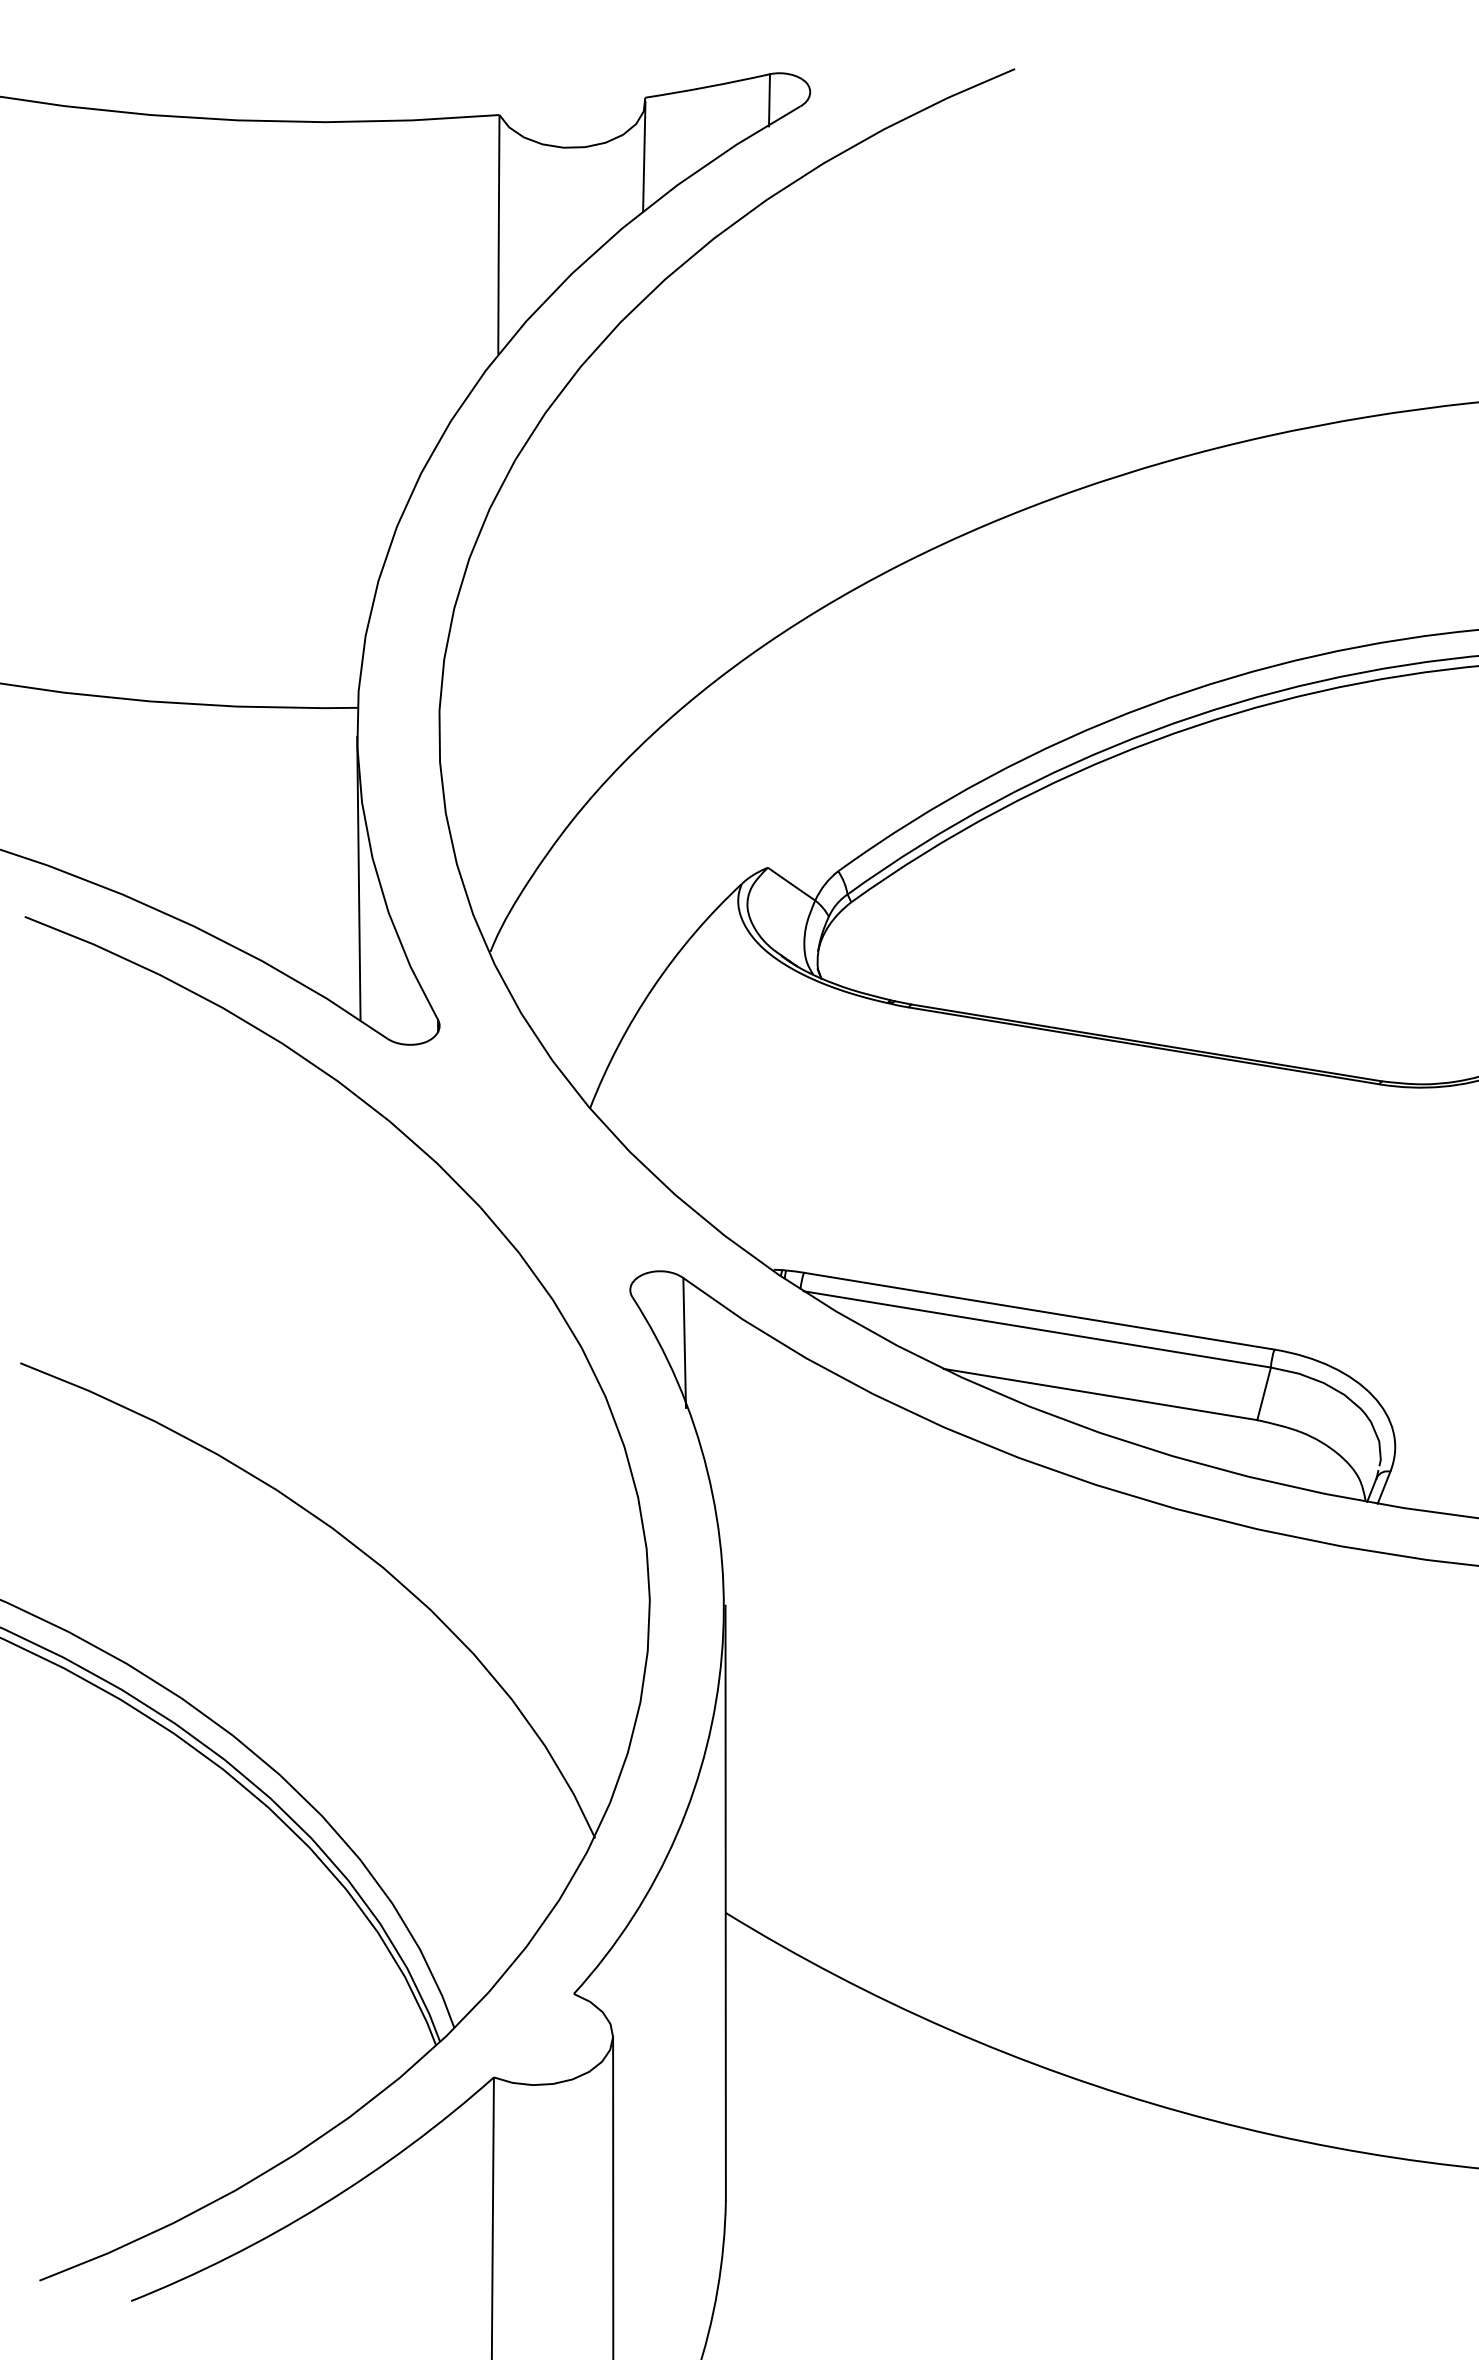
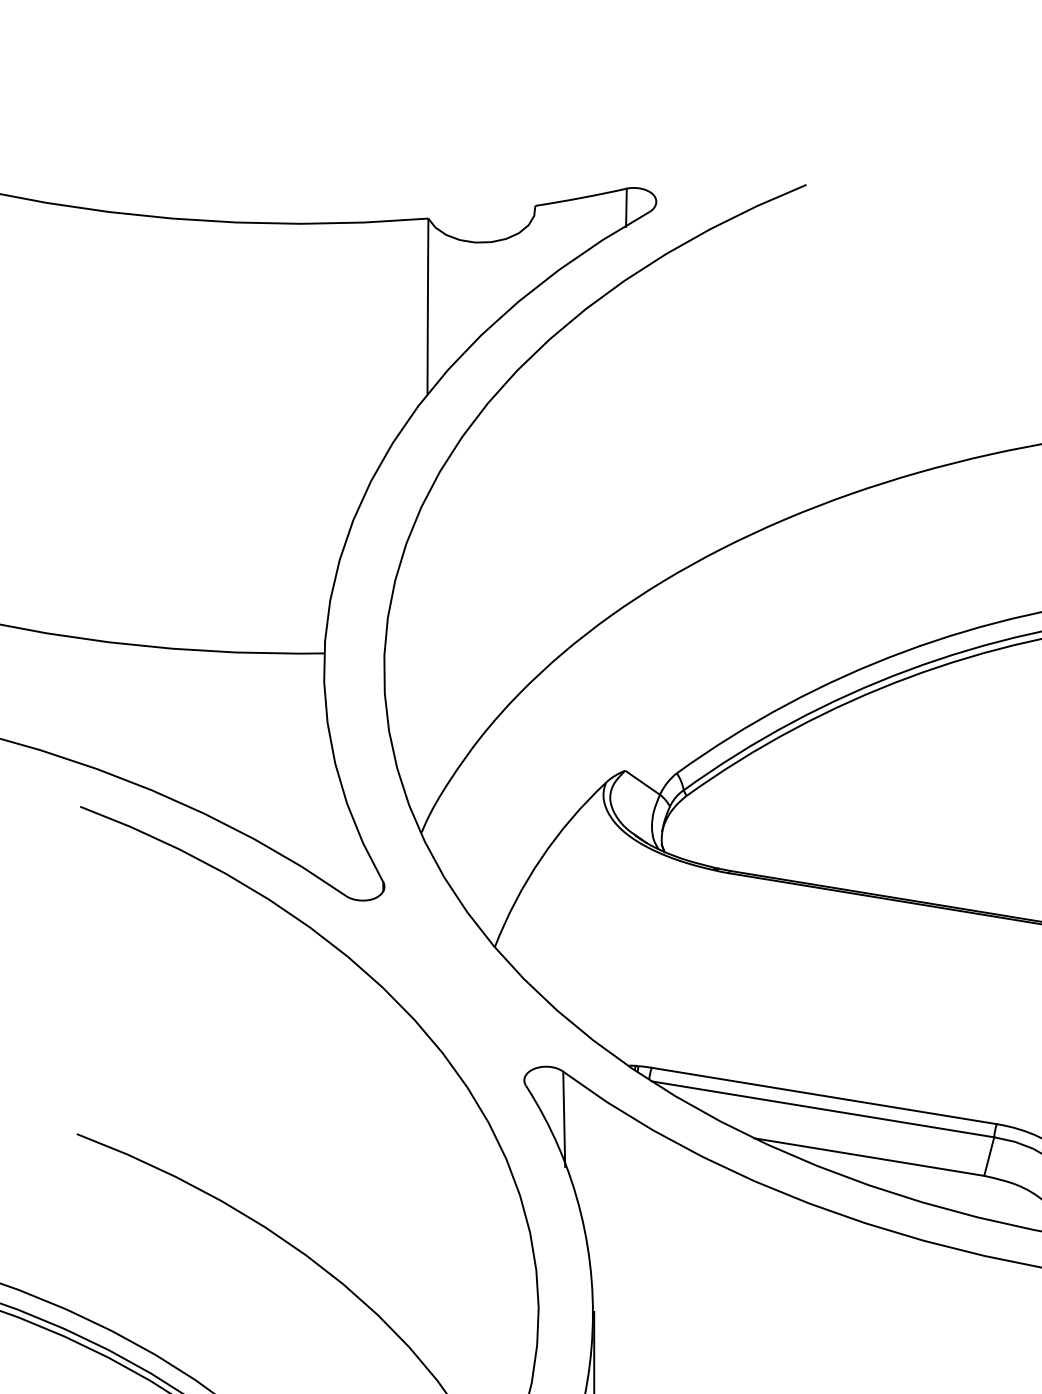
line: (644, 156) -> (534, 249), removed
line: (358, 878) -> (324, 778), removed

